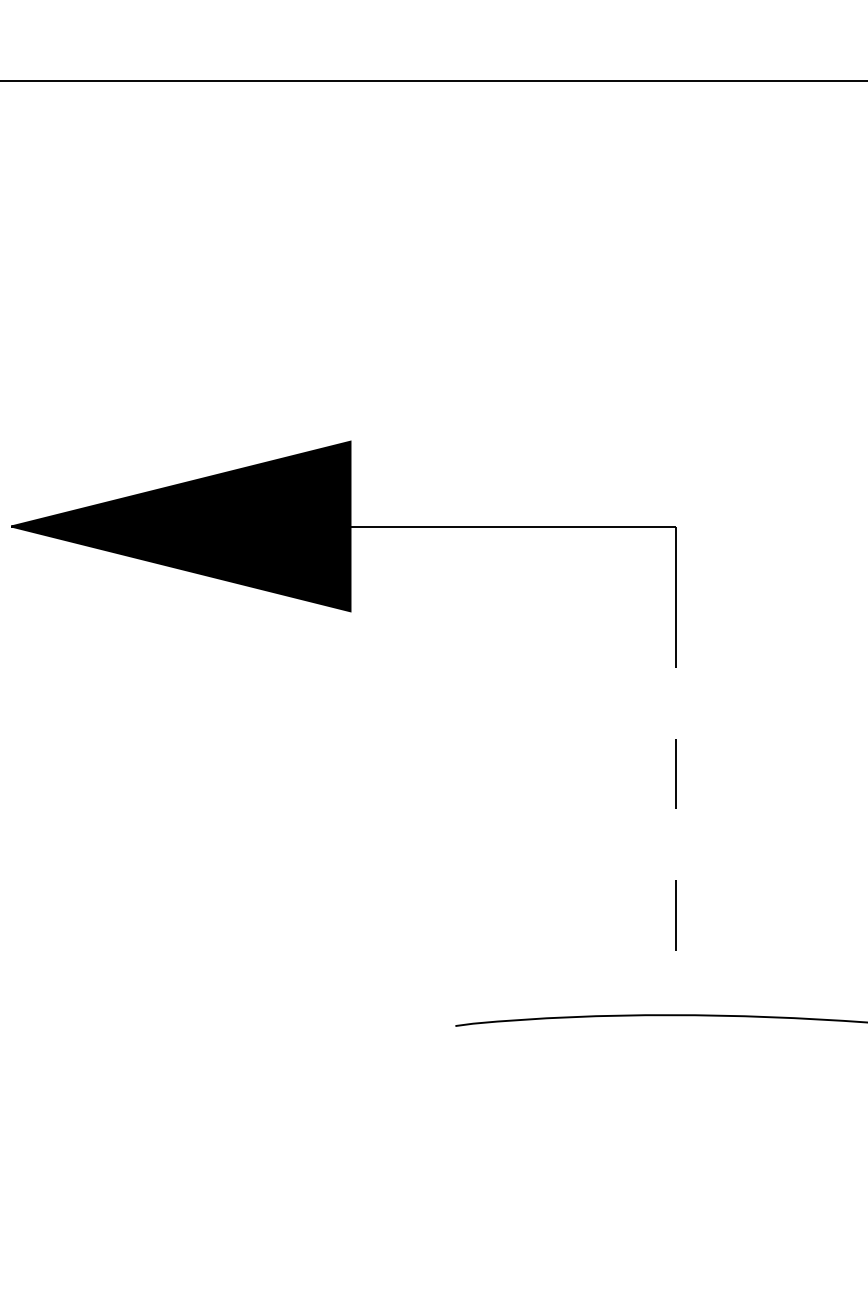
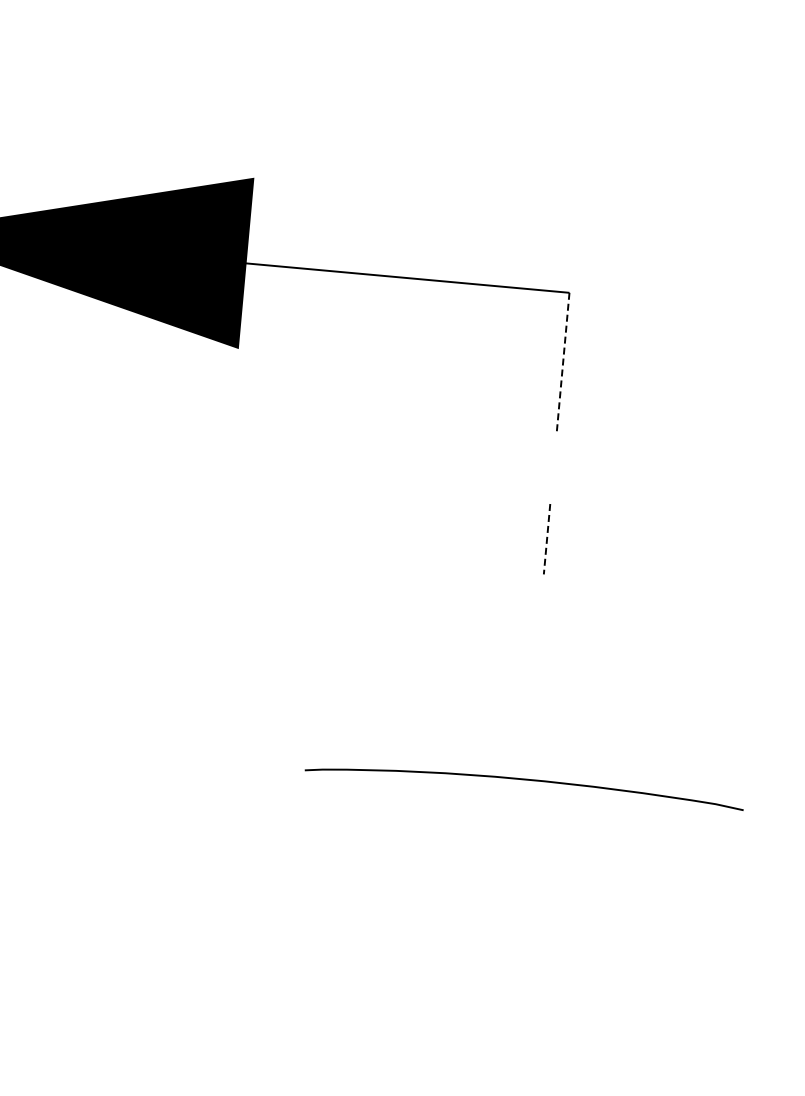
line: (675, 597) -> (562, 363), solid -> dashed
line: (675, 774) -> (546, 539), solid -> dashed
line: (675, 915) -> (534, 680), removed

